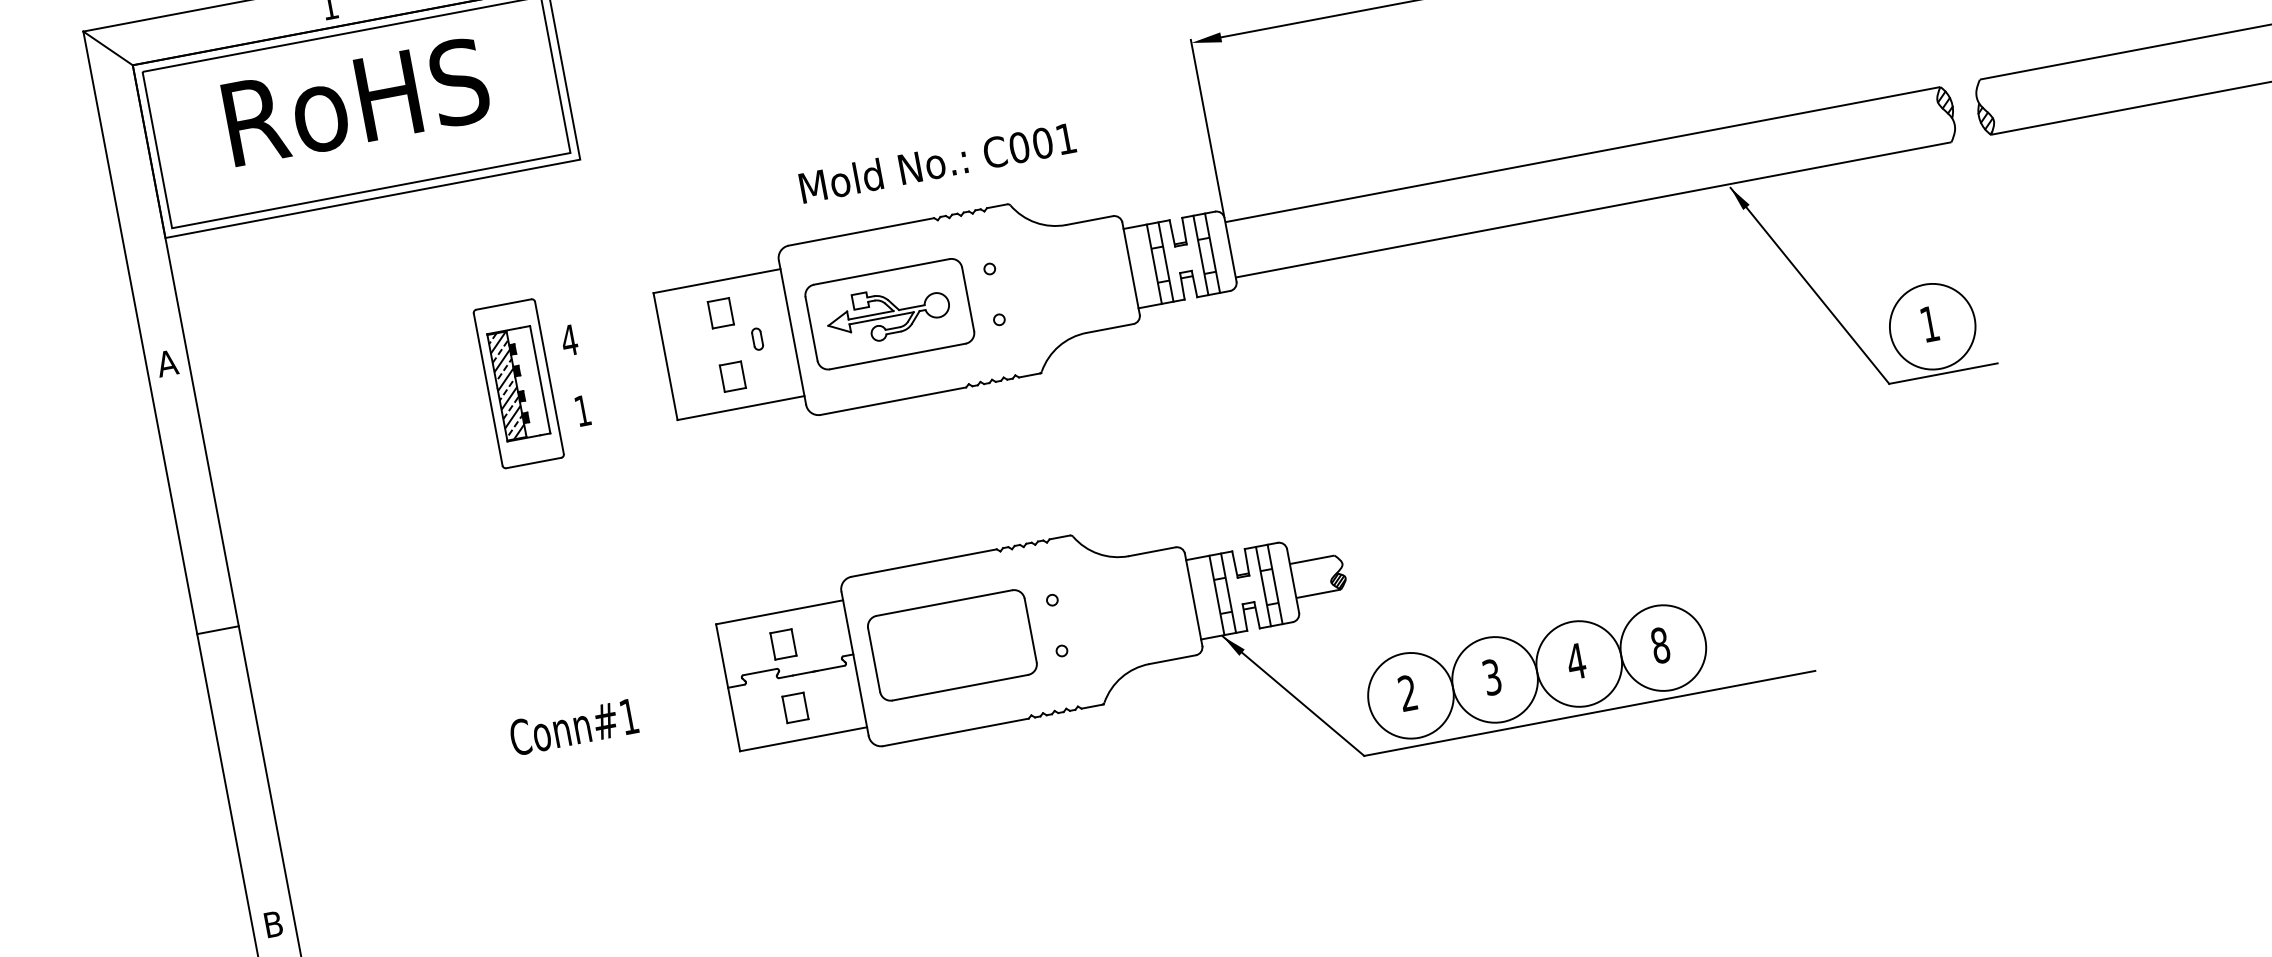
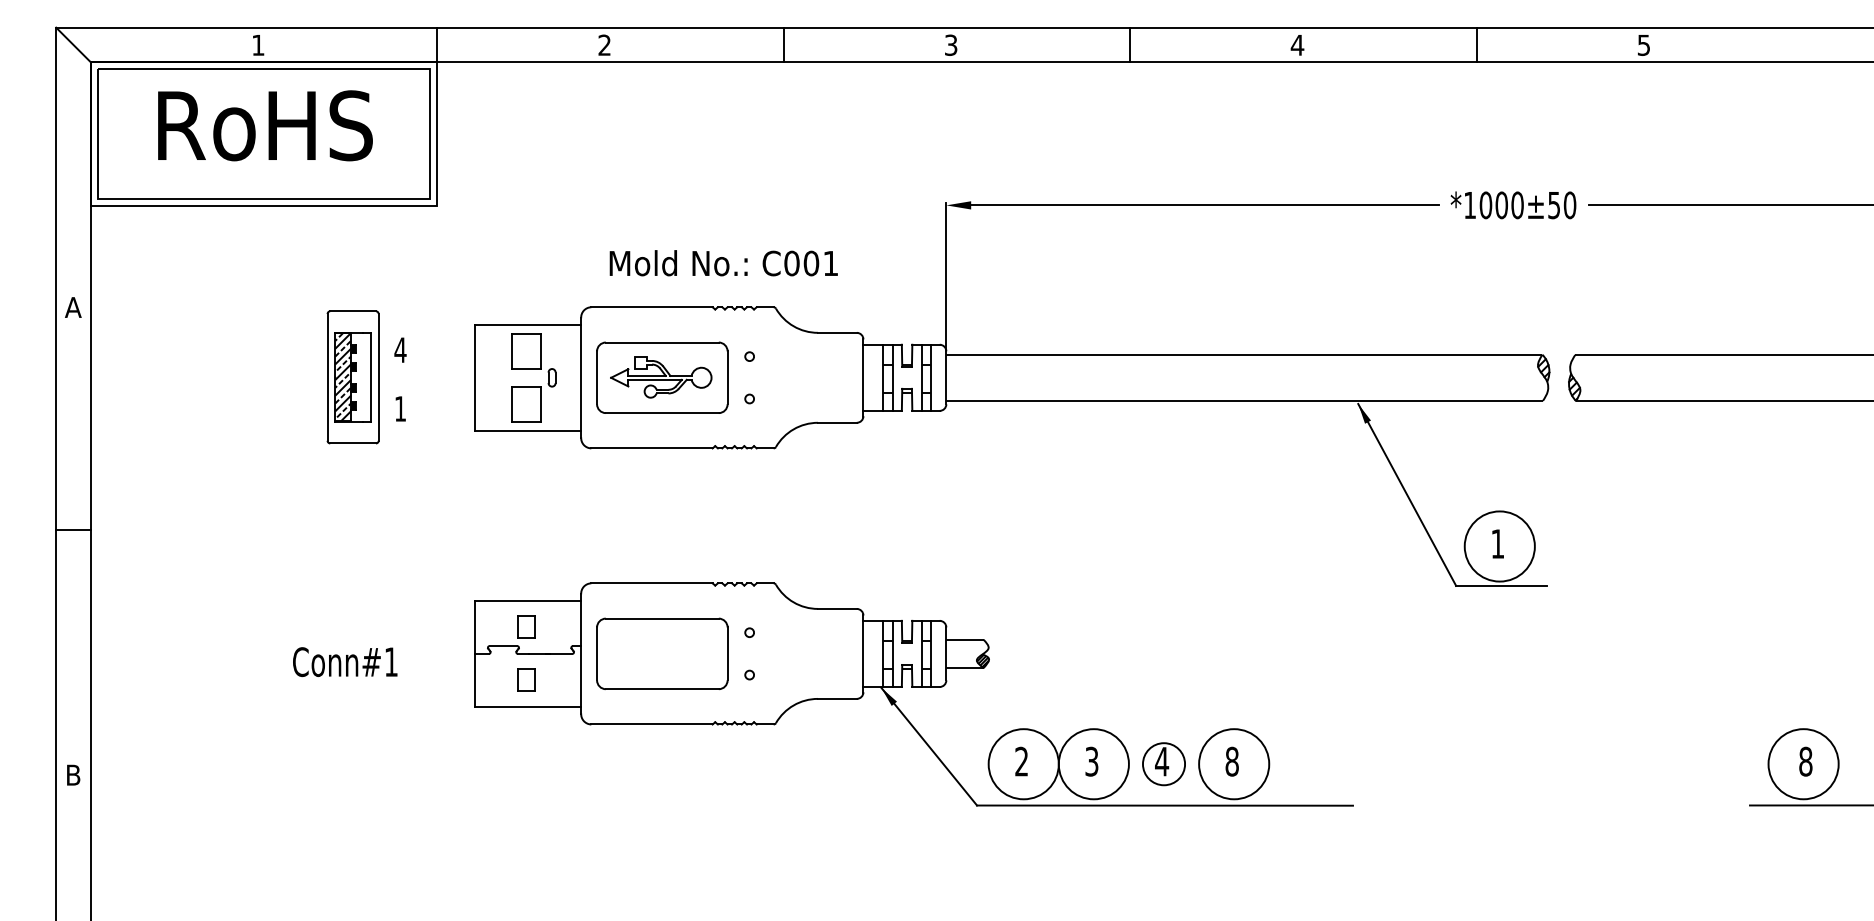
part: (720, 312) -> (526, 350), size x1.6
part: (732, 375) -> (526, 403), size x1.6
circle: (1578, 664) -> (1163, 764), size x0.6

